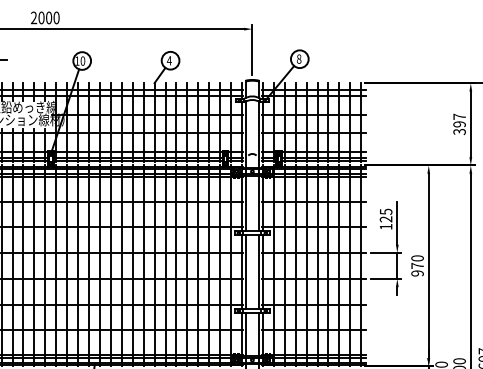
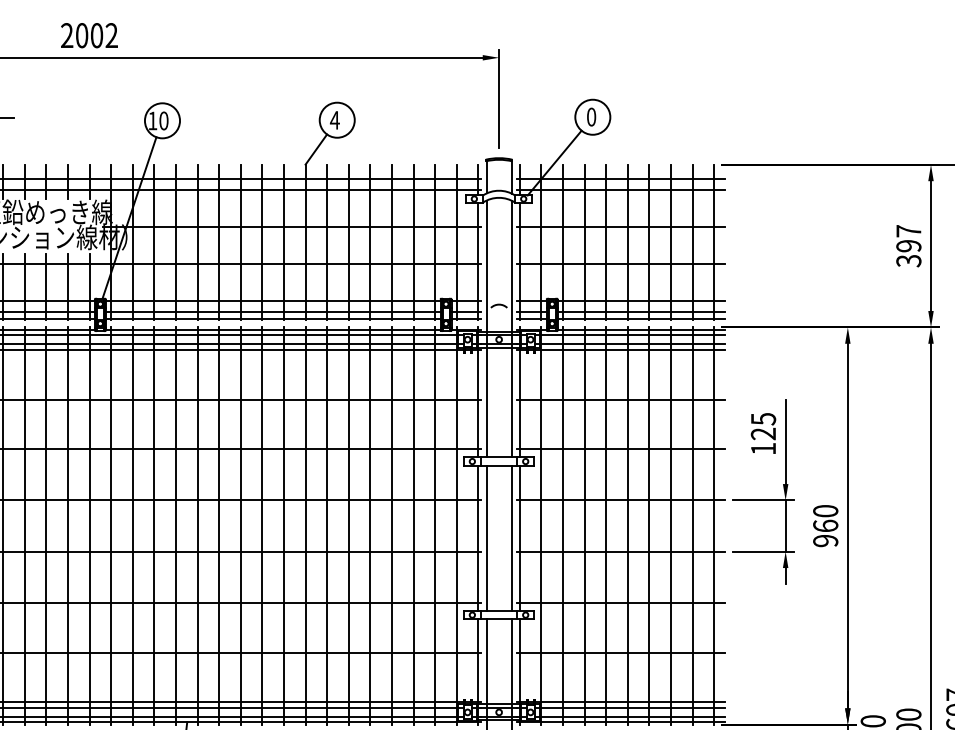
text: (56, 17) -> (111, 34), 2000 -> 2002
text: (298, 59) -> (590, 117), 8 -> 0
text: (417, 265) -> (825, 525), 970 -> 960

